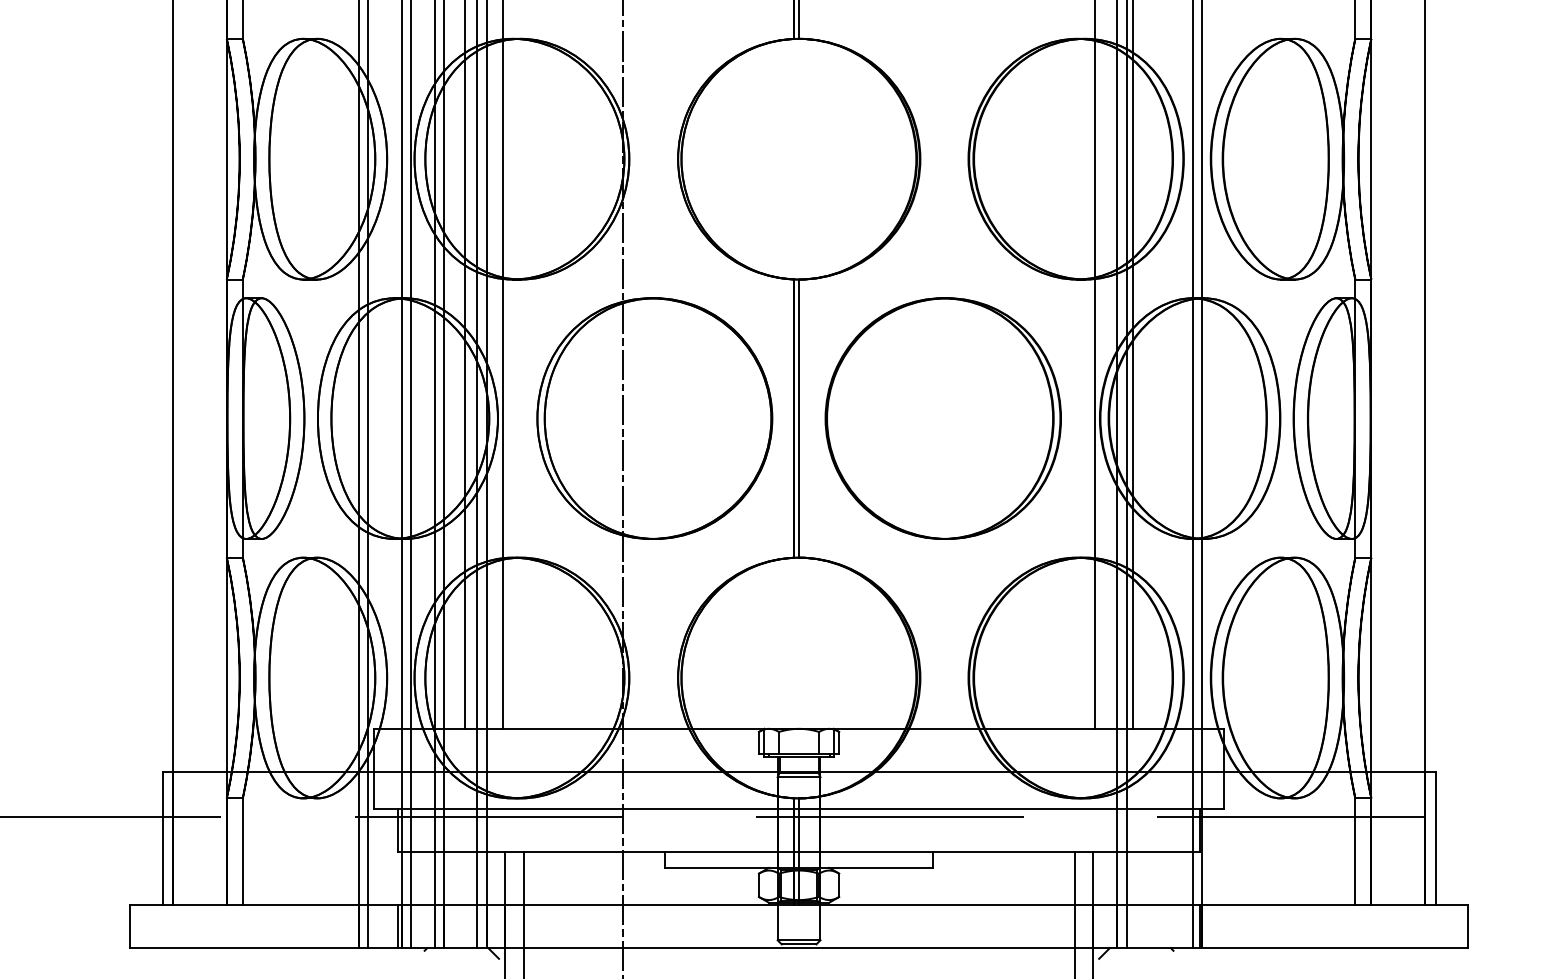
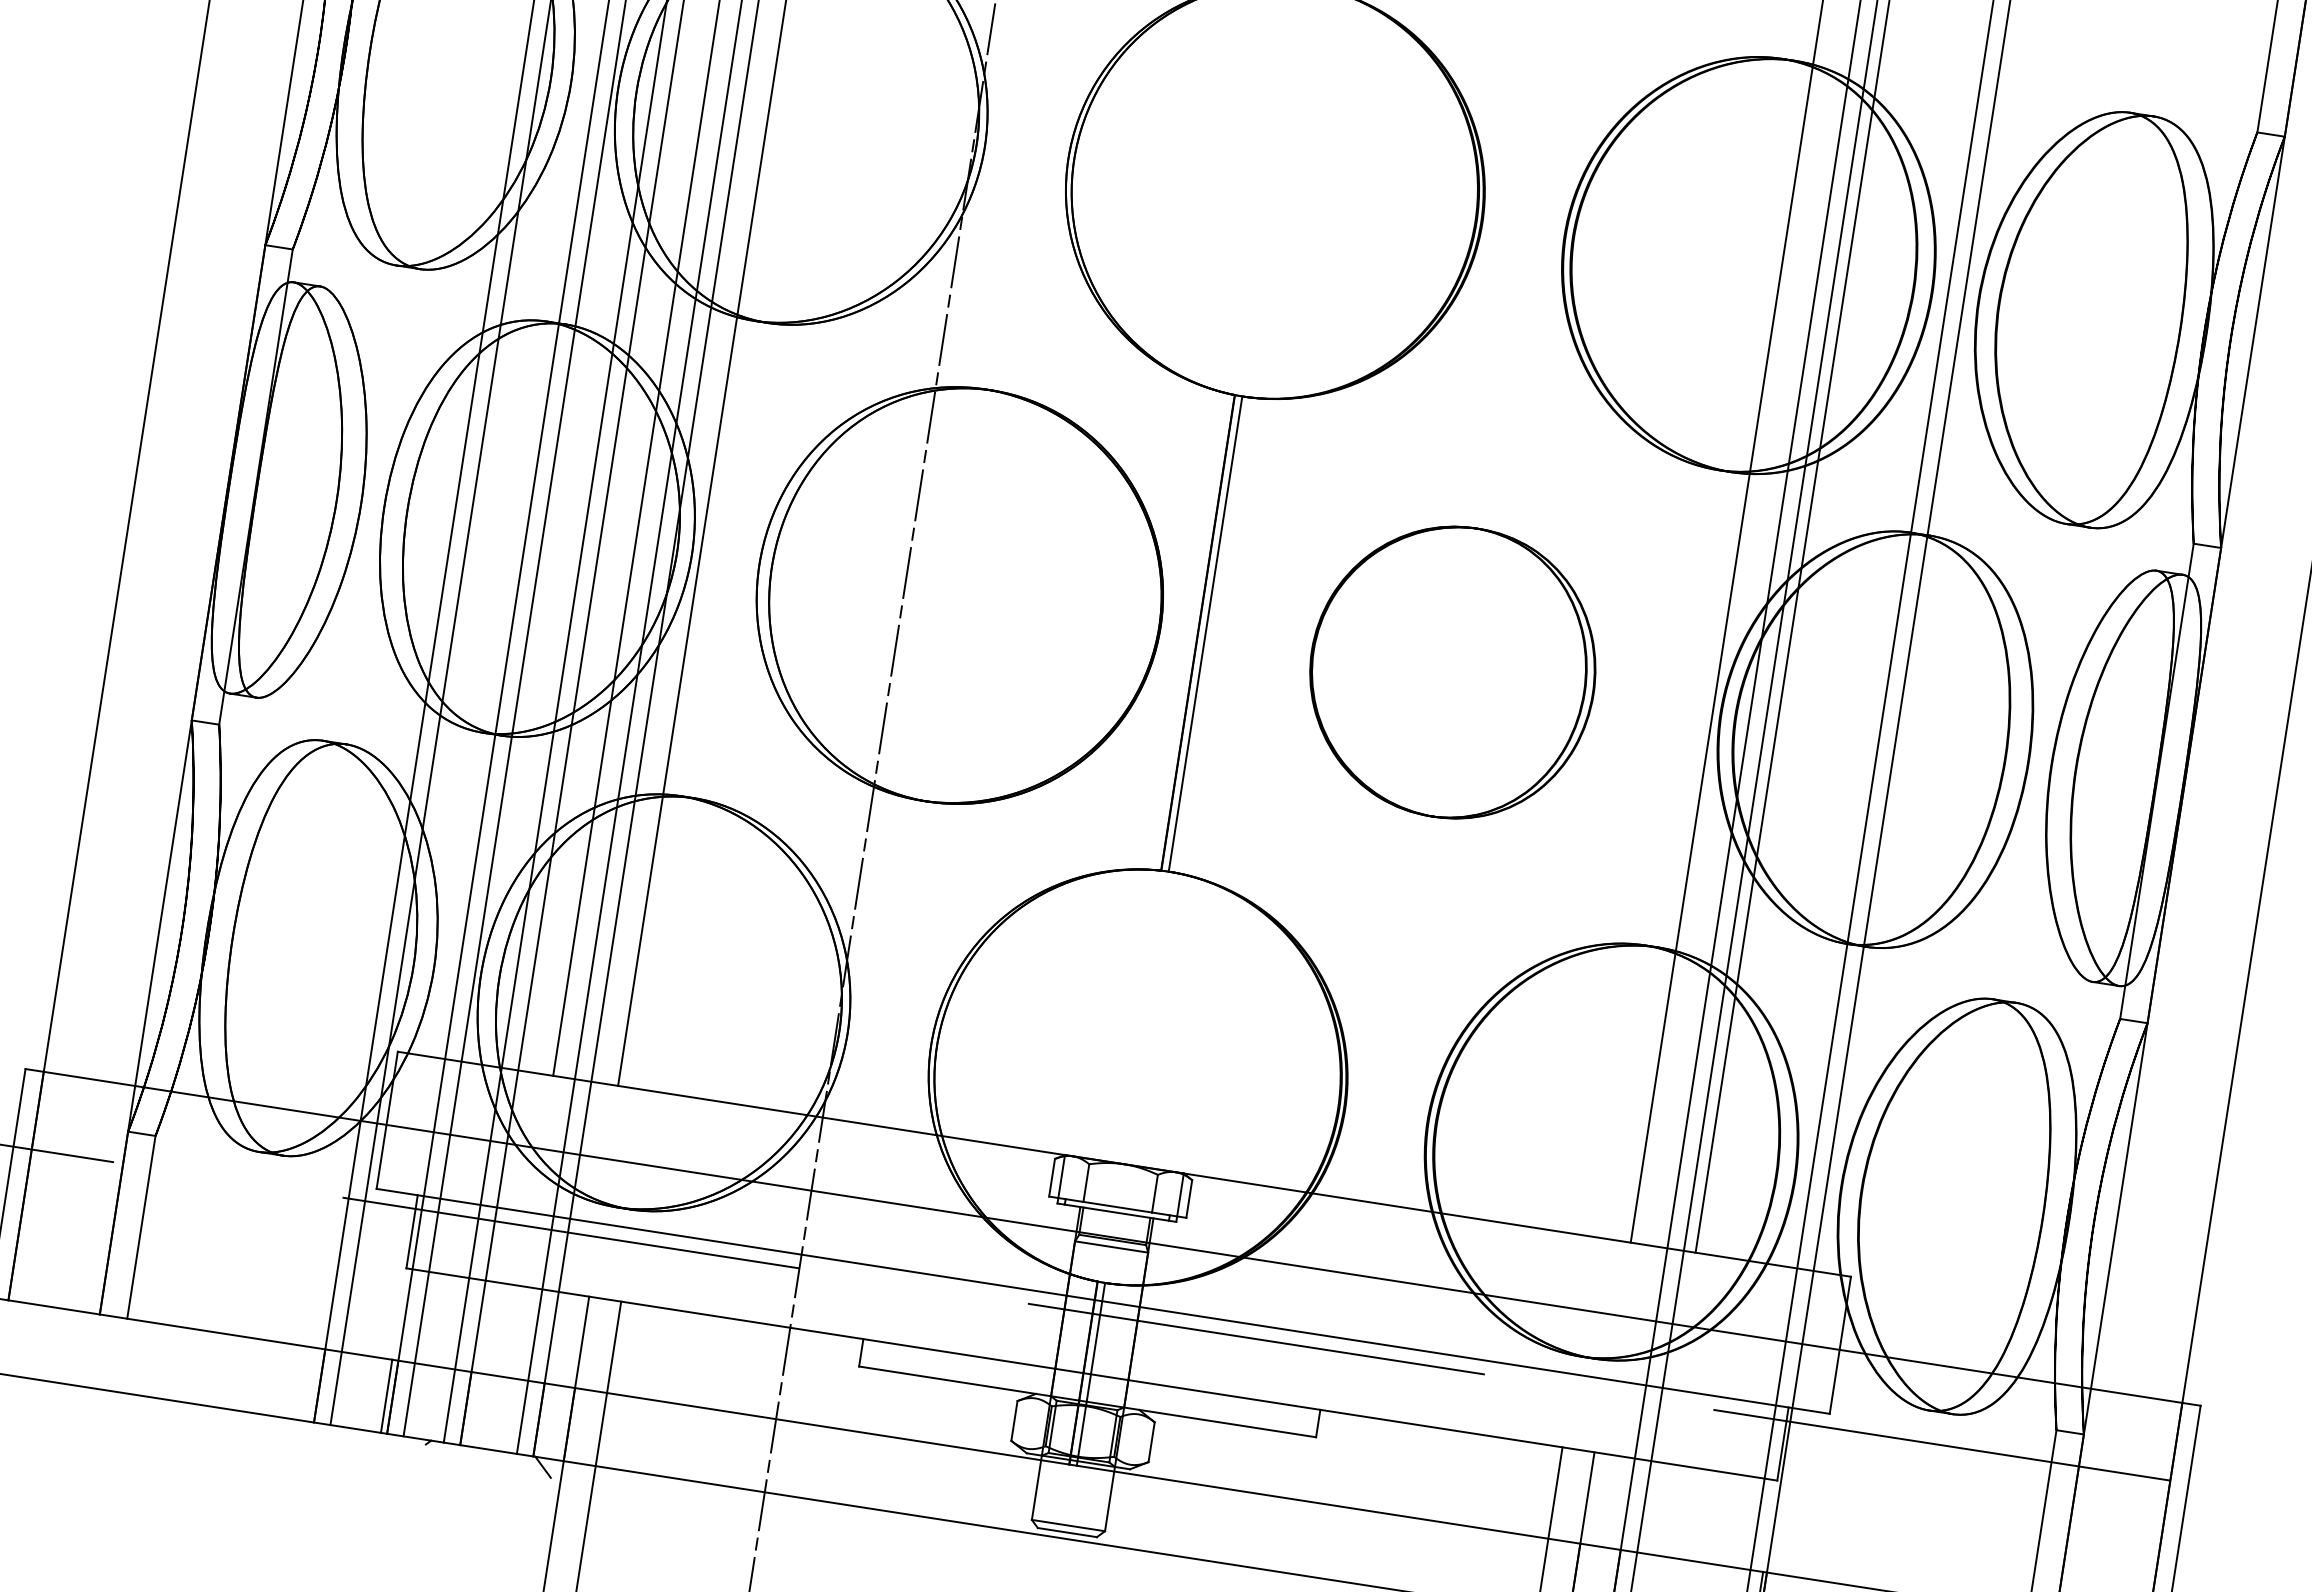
part: (942, 418) -> (1451, 671), size x0.7

